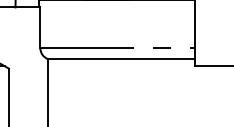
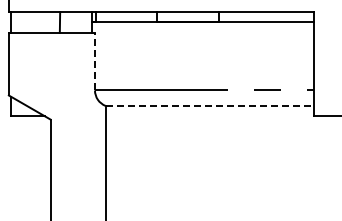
line: (40, 27) -> (95, 61), solid -> dashed
line: (121, 58) -> (210, 105), solid -> dashed

